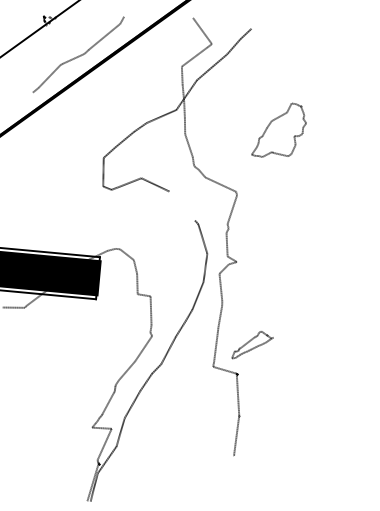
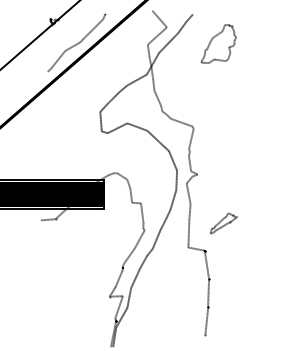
part: (279, 129) -> (218, 43), moved
line: (181, 205) -> (156, 139), added
part: (252, 345) -> (223, 223), moved
line: (229, 475) -> (206, 320), added

